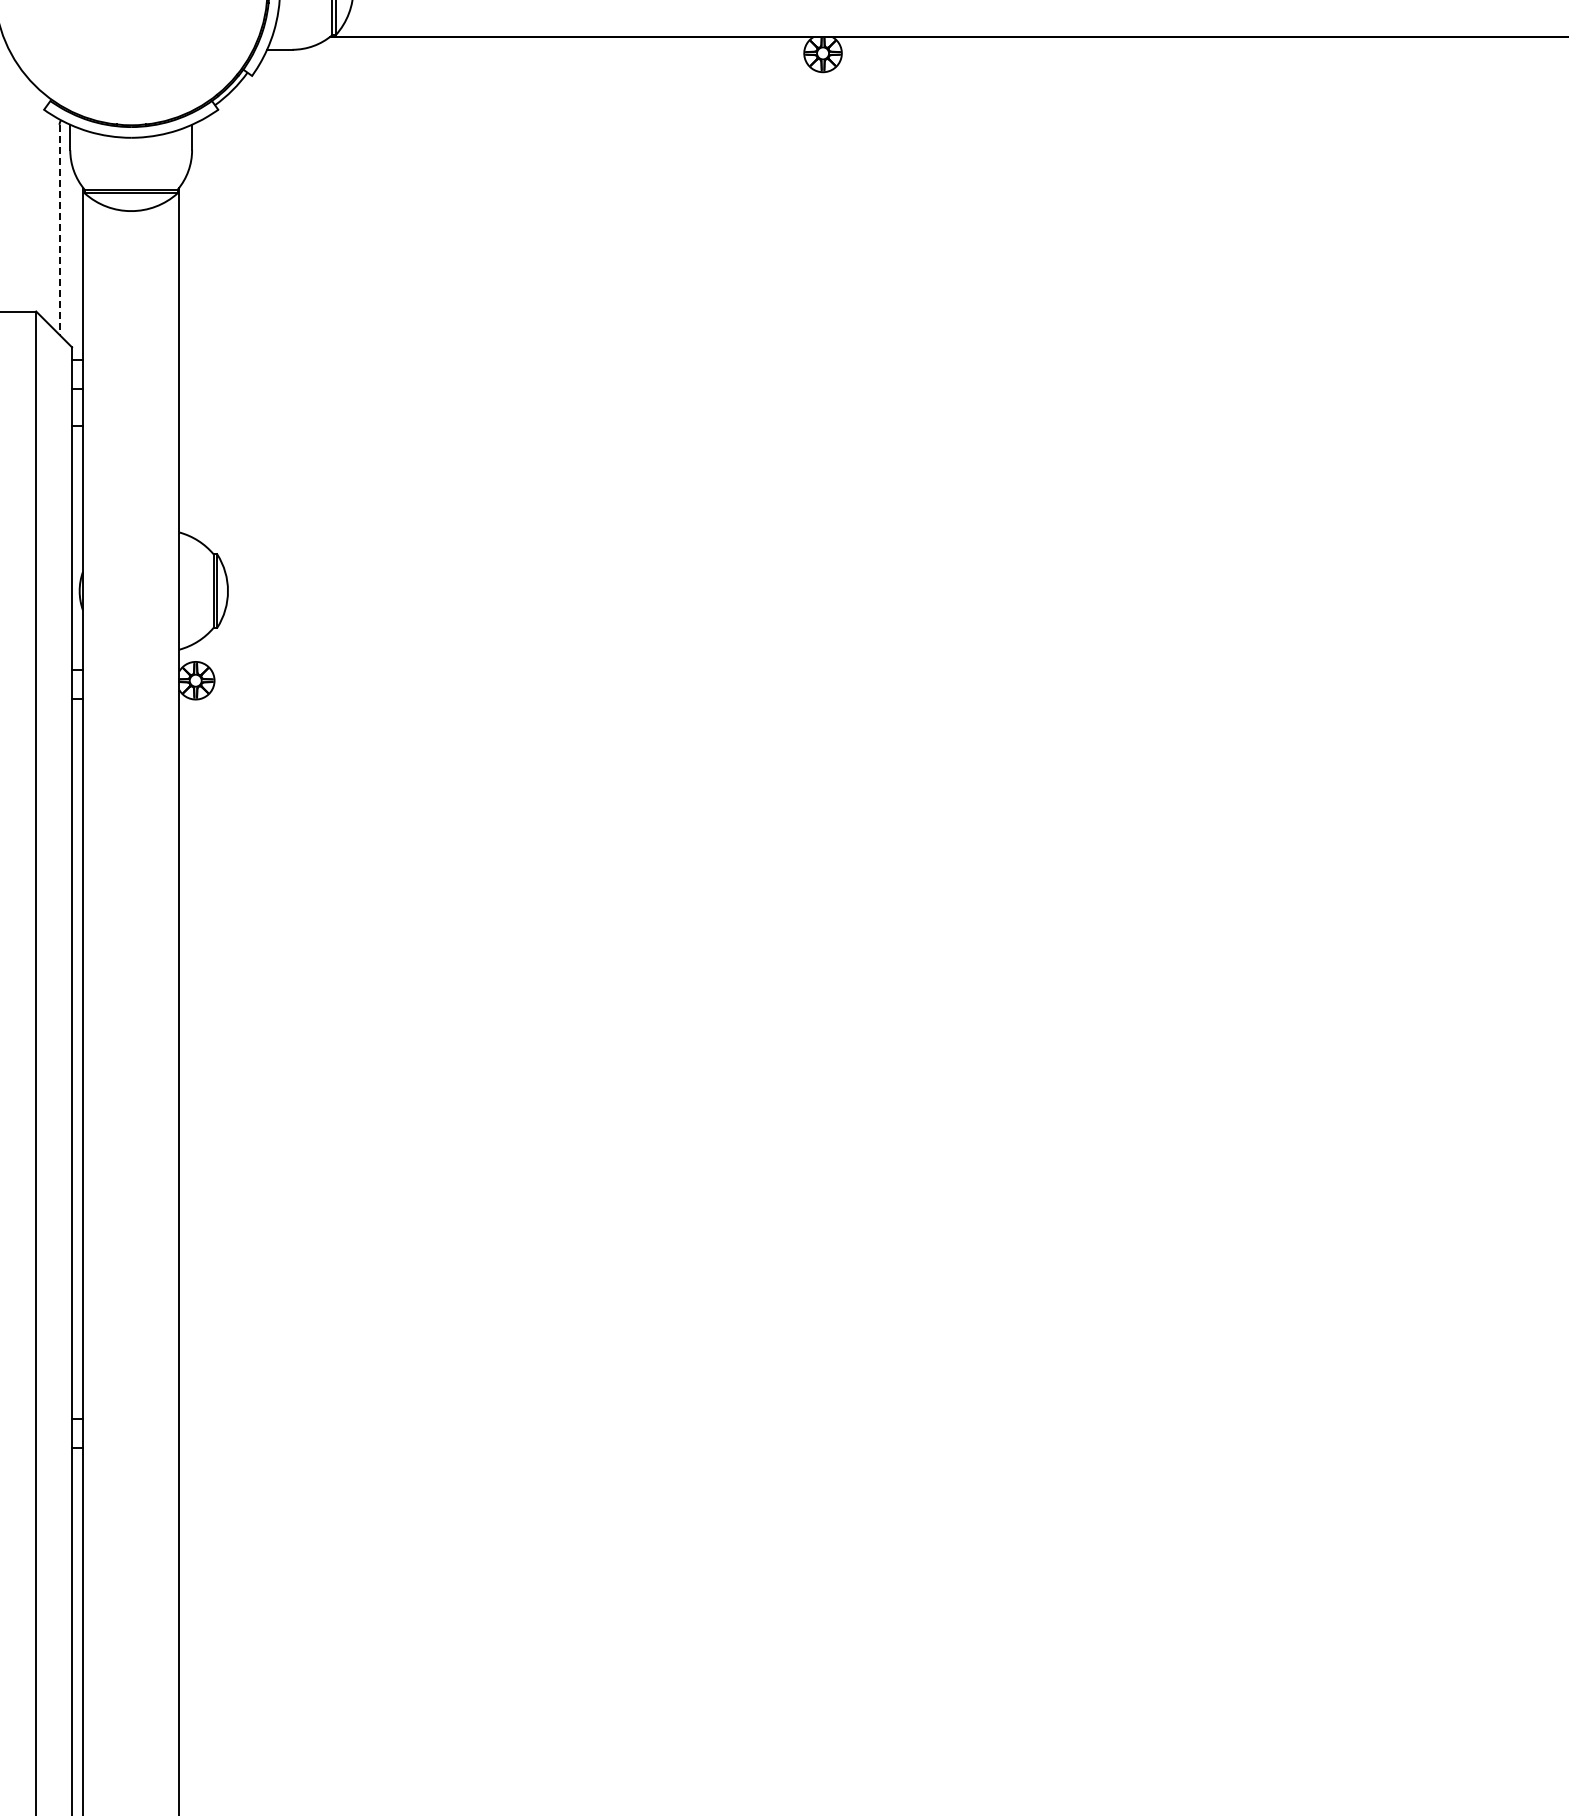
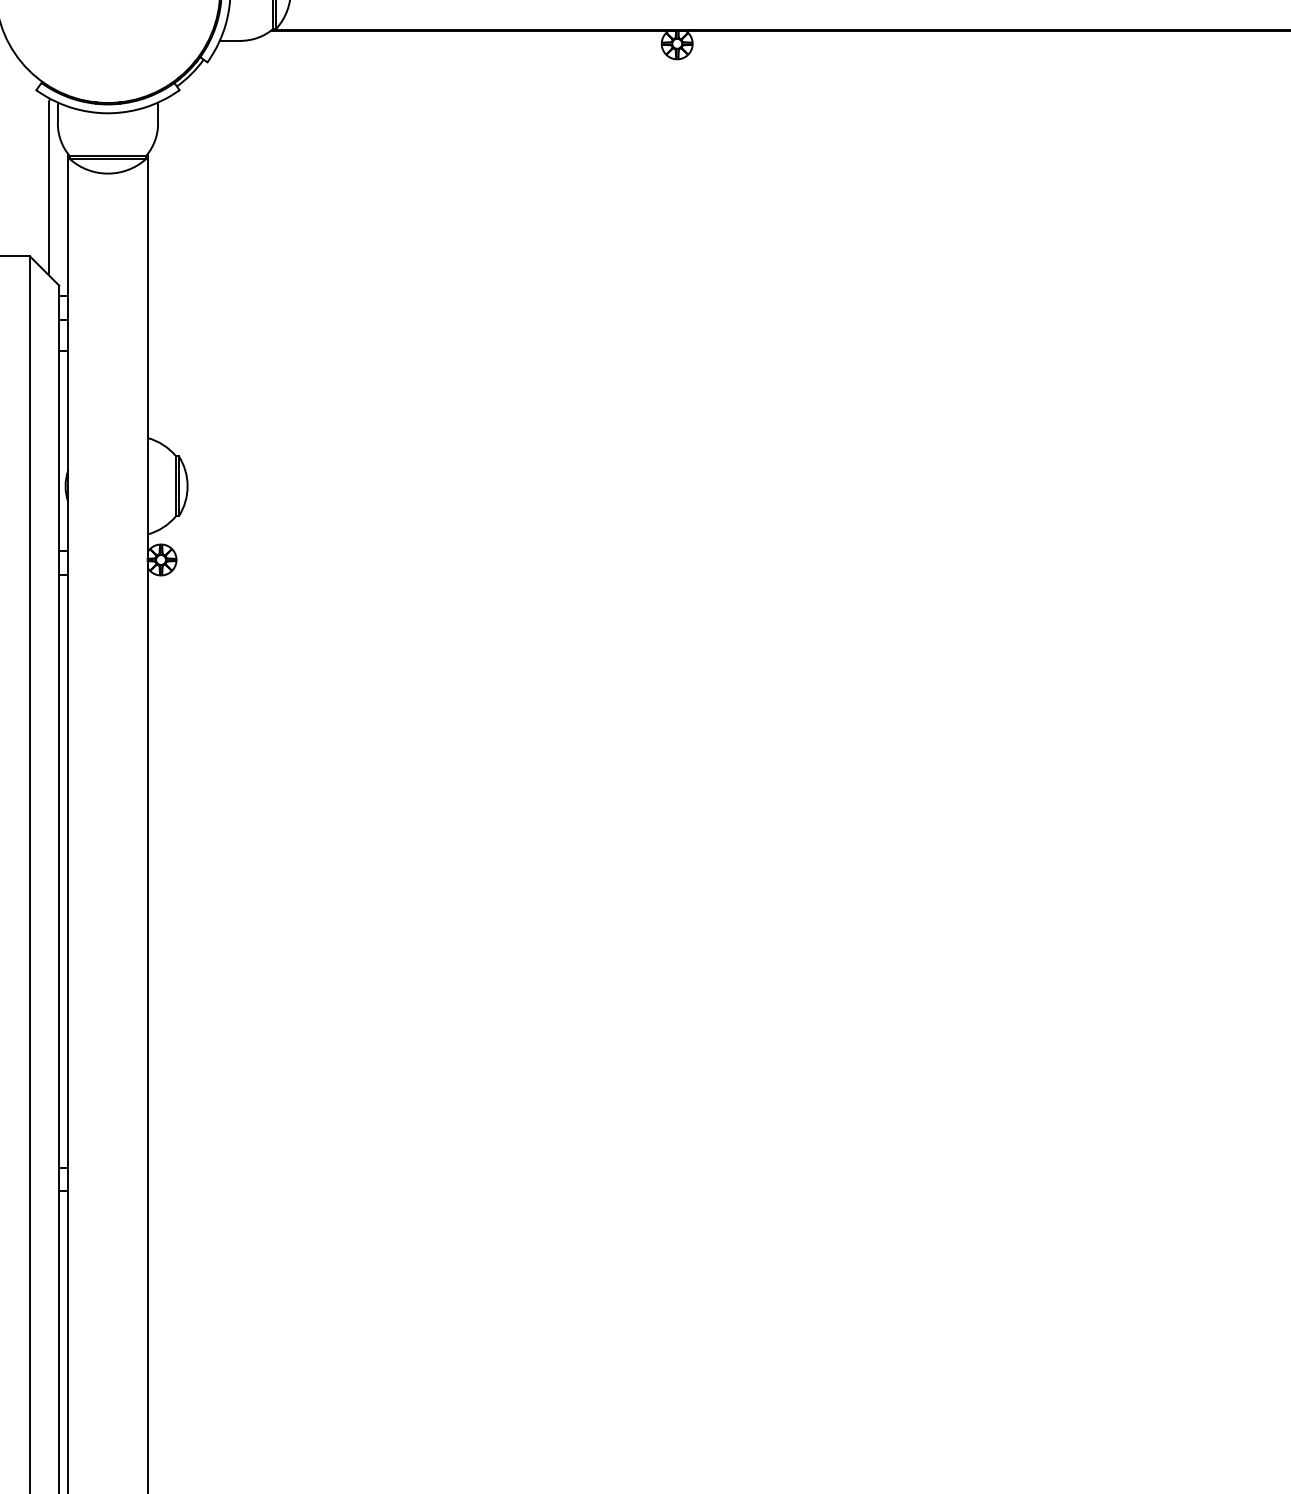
line: (59, 229) -> (48, 188), dashed -> solid

